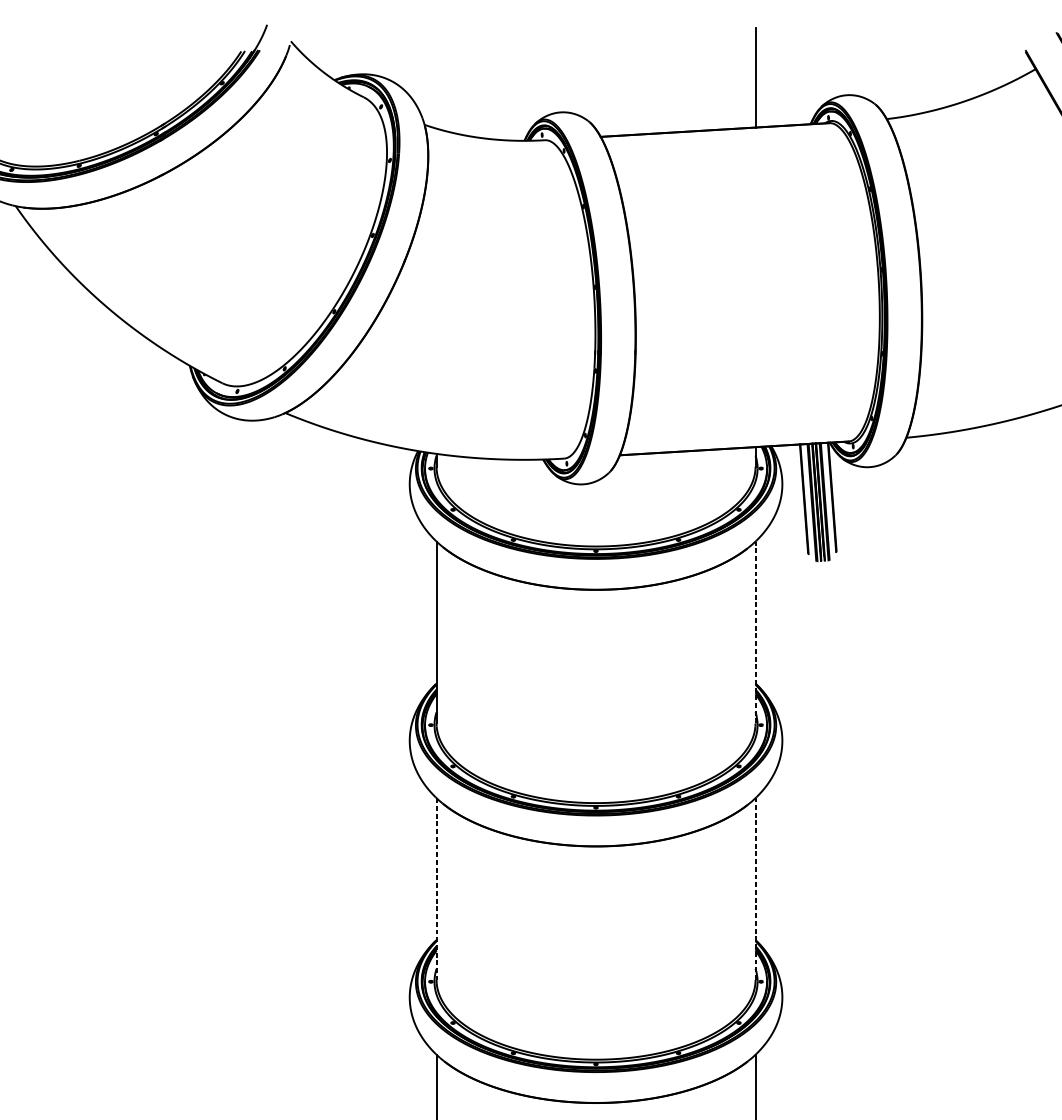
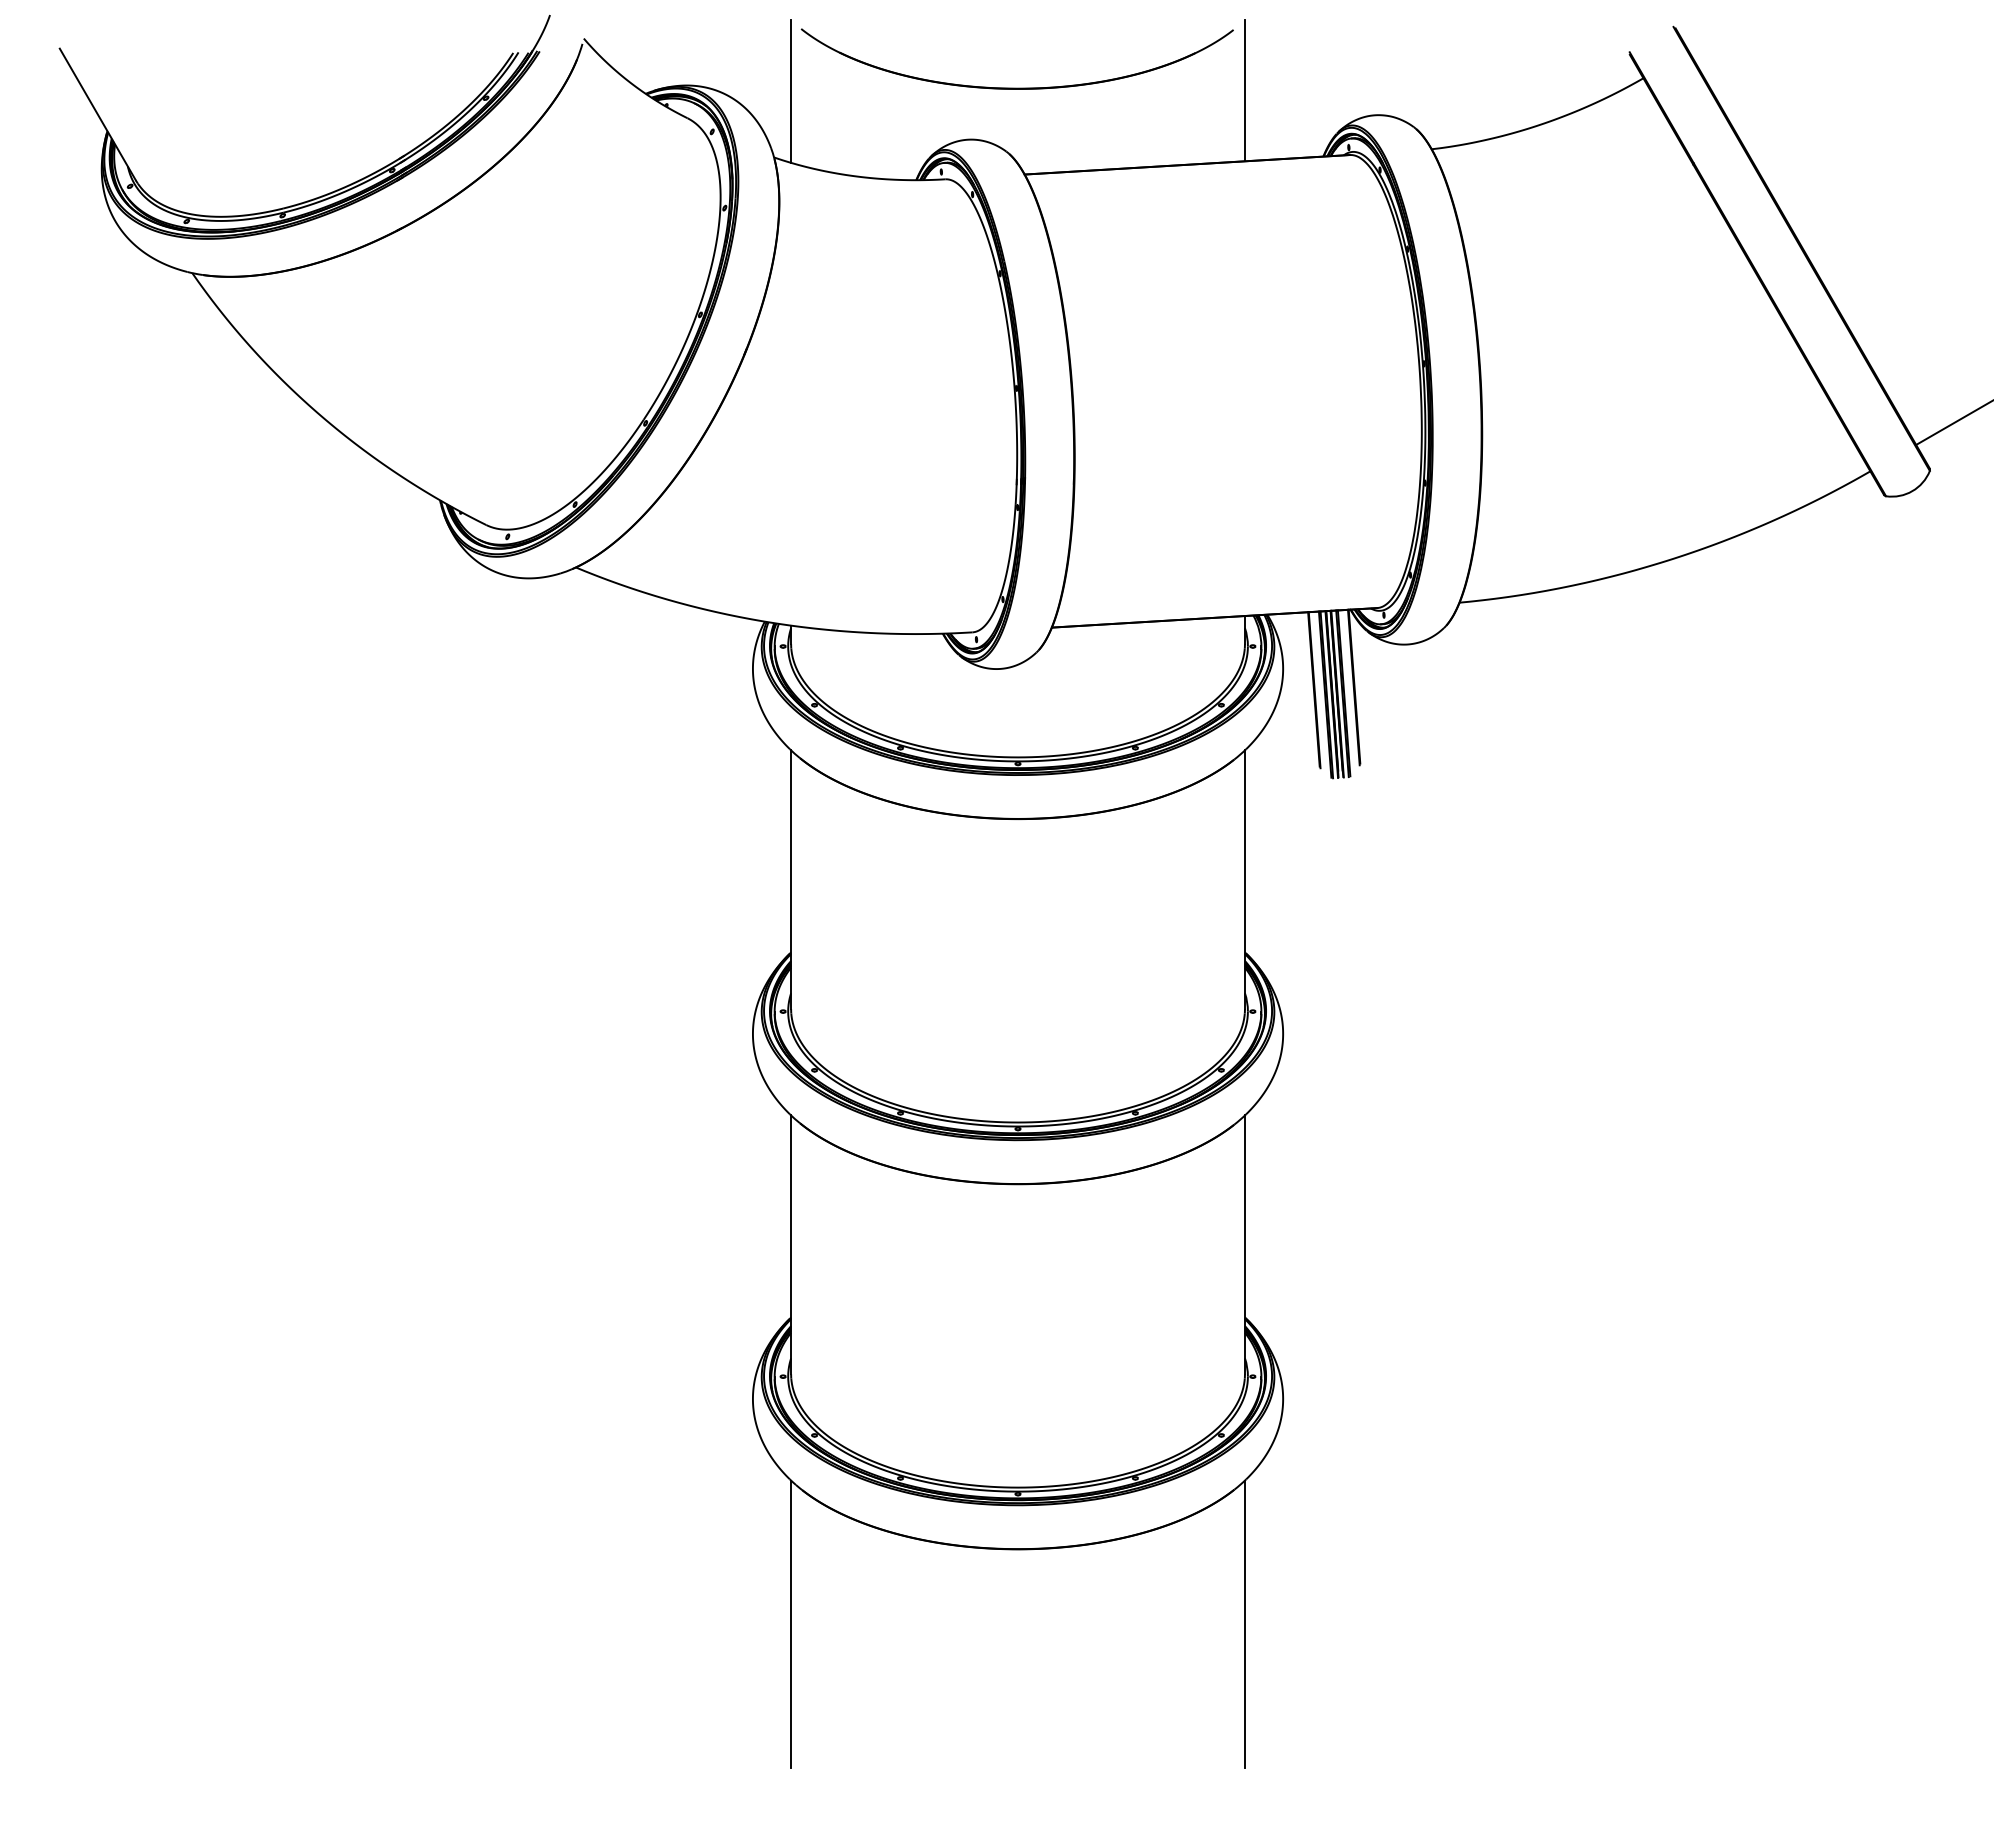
part: (594, 75) -> (1016, 87), added
line: (436, 78) -> (791, 91), added
line: (755, 632) -> (1244, 879), dashed -> solid
line: (755, 888) -> (1244, 1244), dashed -> solid
line: (436, 889) -> (791, 1245), dashed -> solid

